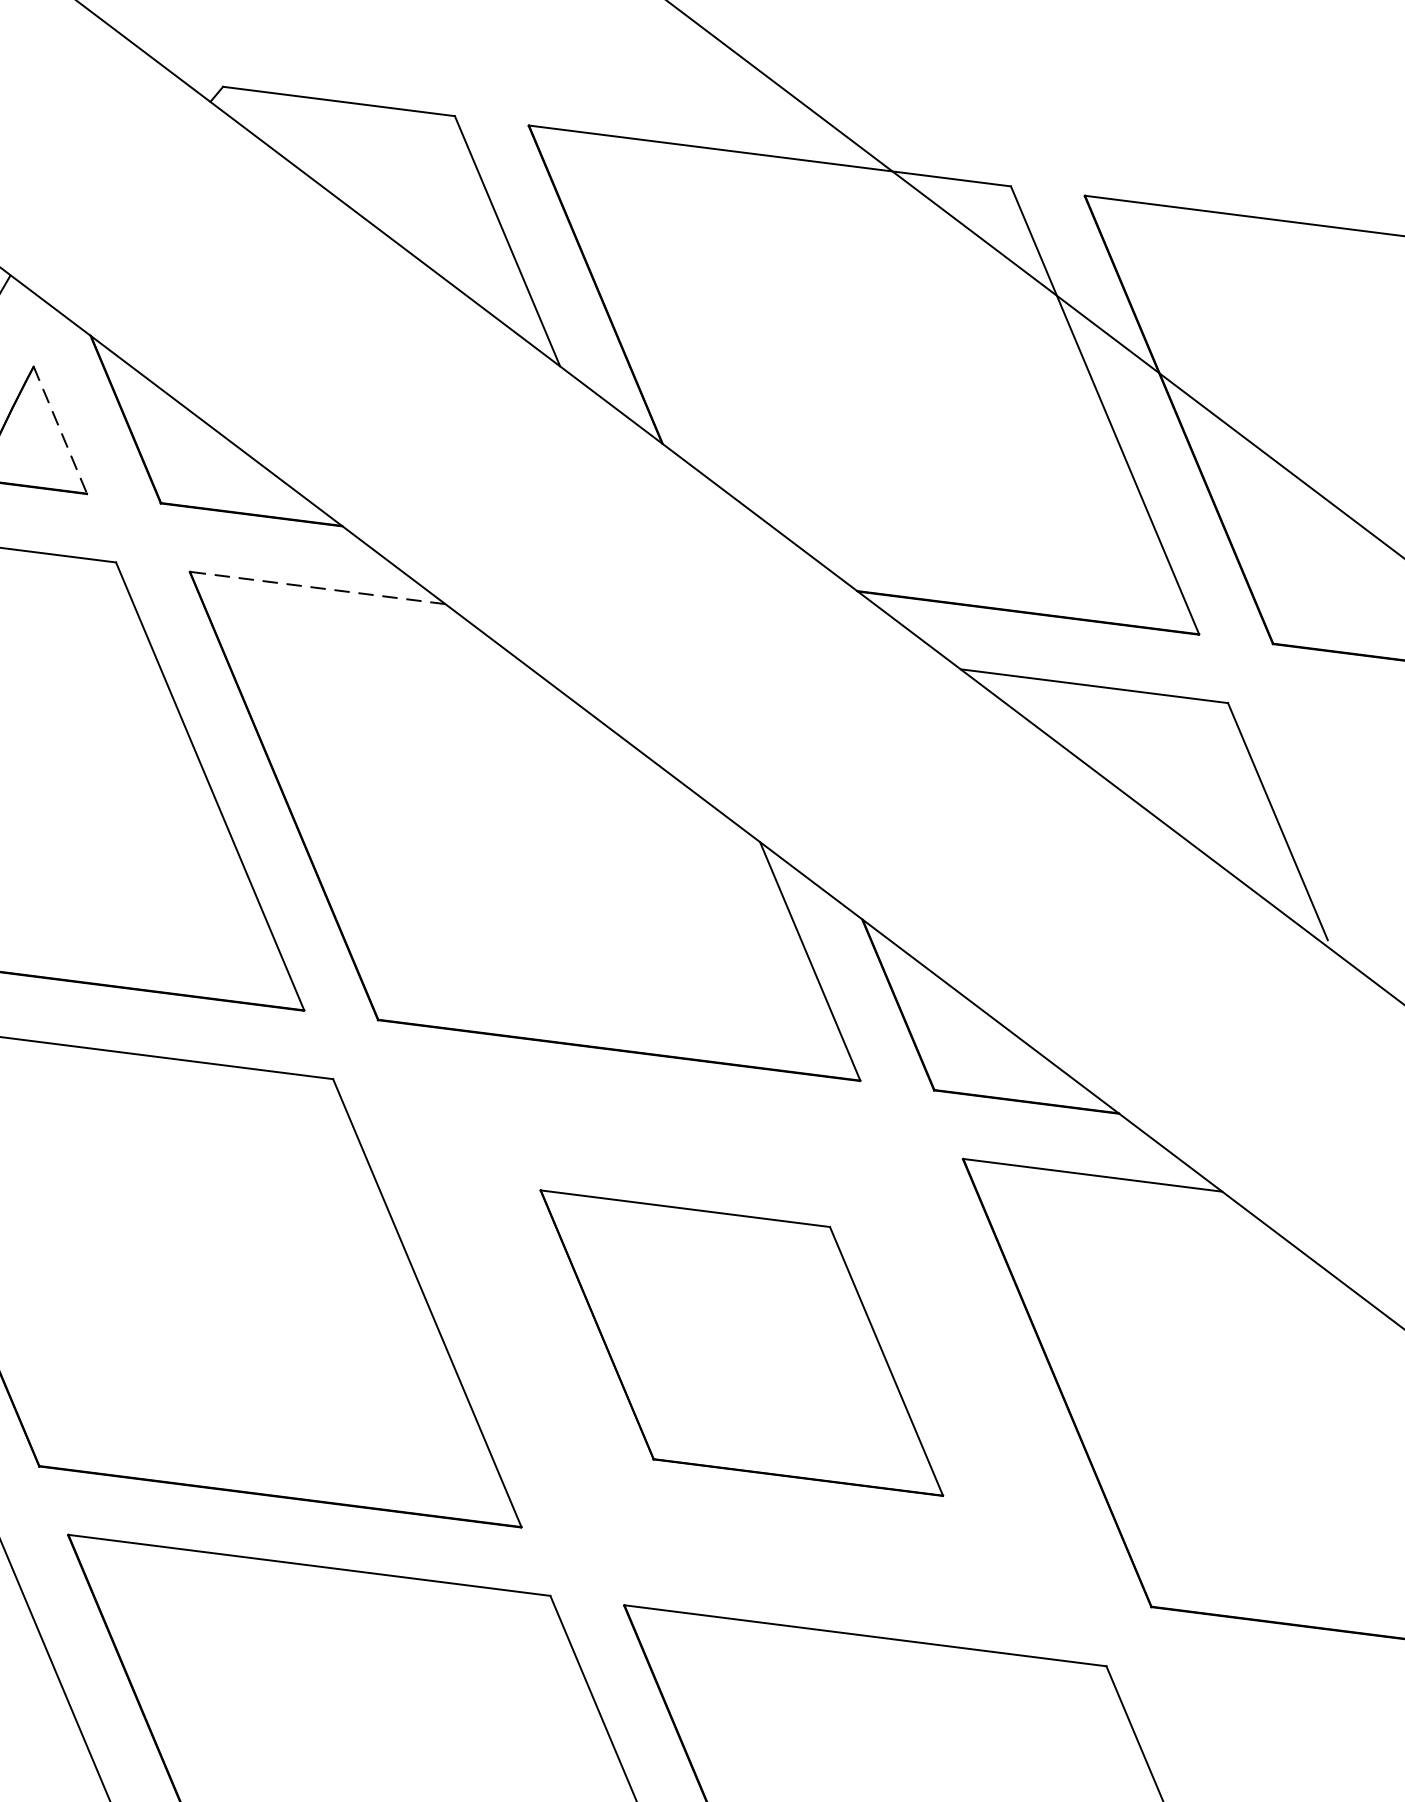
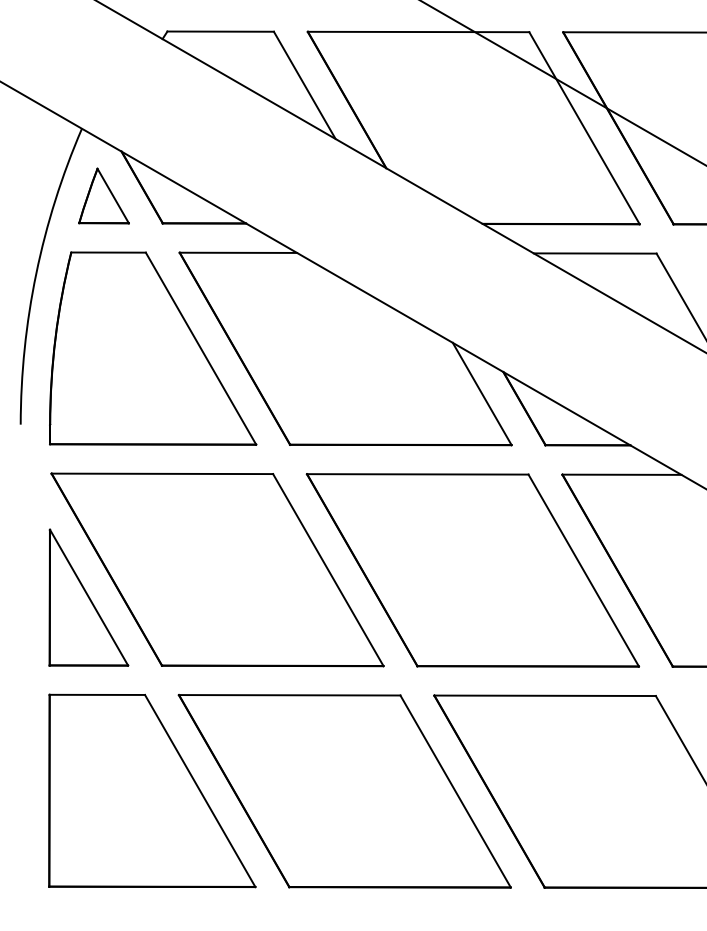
line: (60, 431) -> (113, 196), dashed -> solid
line: (317, 587) -> (238, 252), dashed -> solid
part: (741, 1343) -> (472, 570), size x1.67

